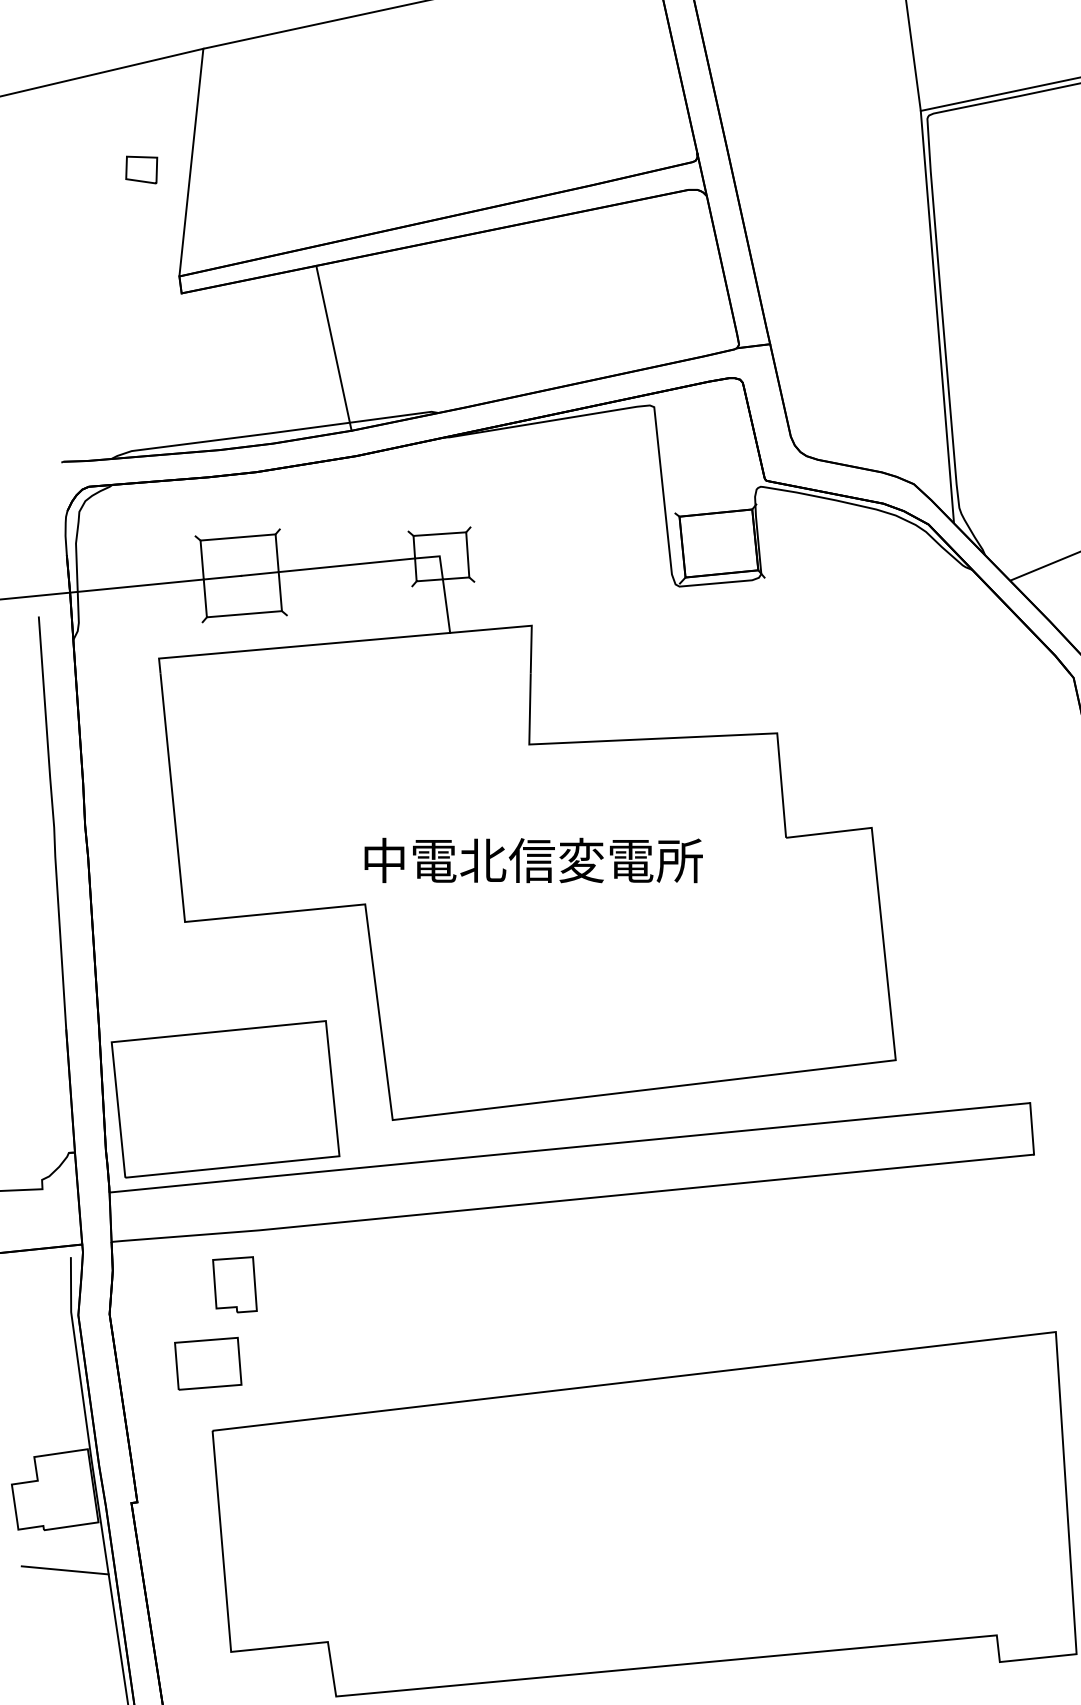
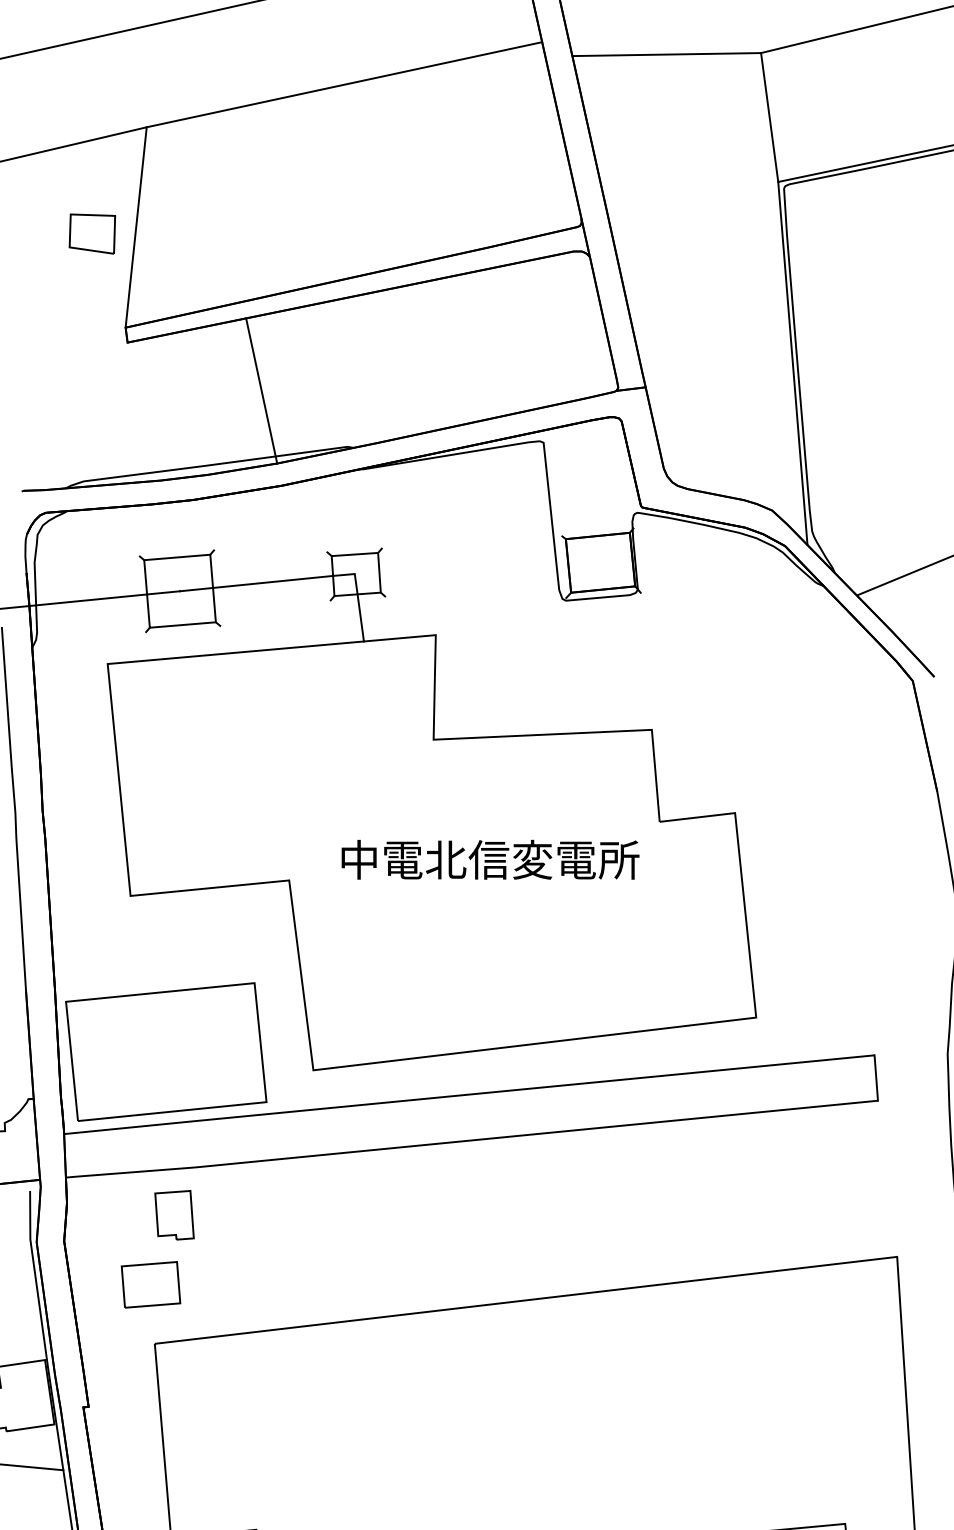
part: (141, 169) -> (92, 233), size x1.67
text: (533, 860) -> (490, 859), moved

